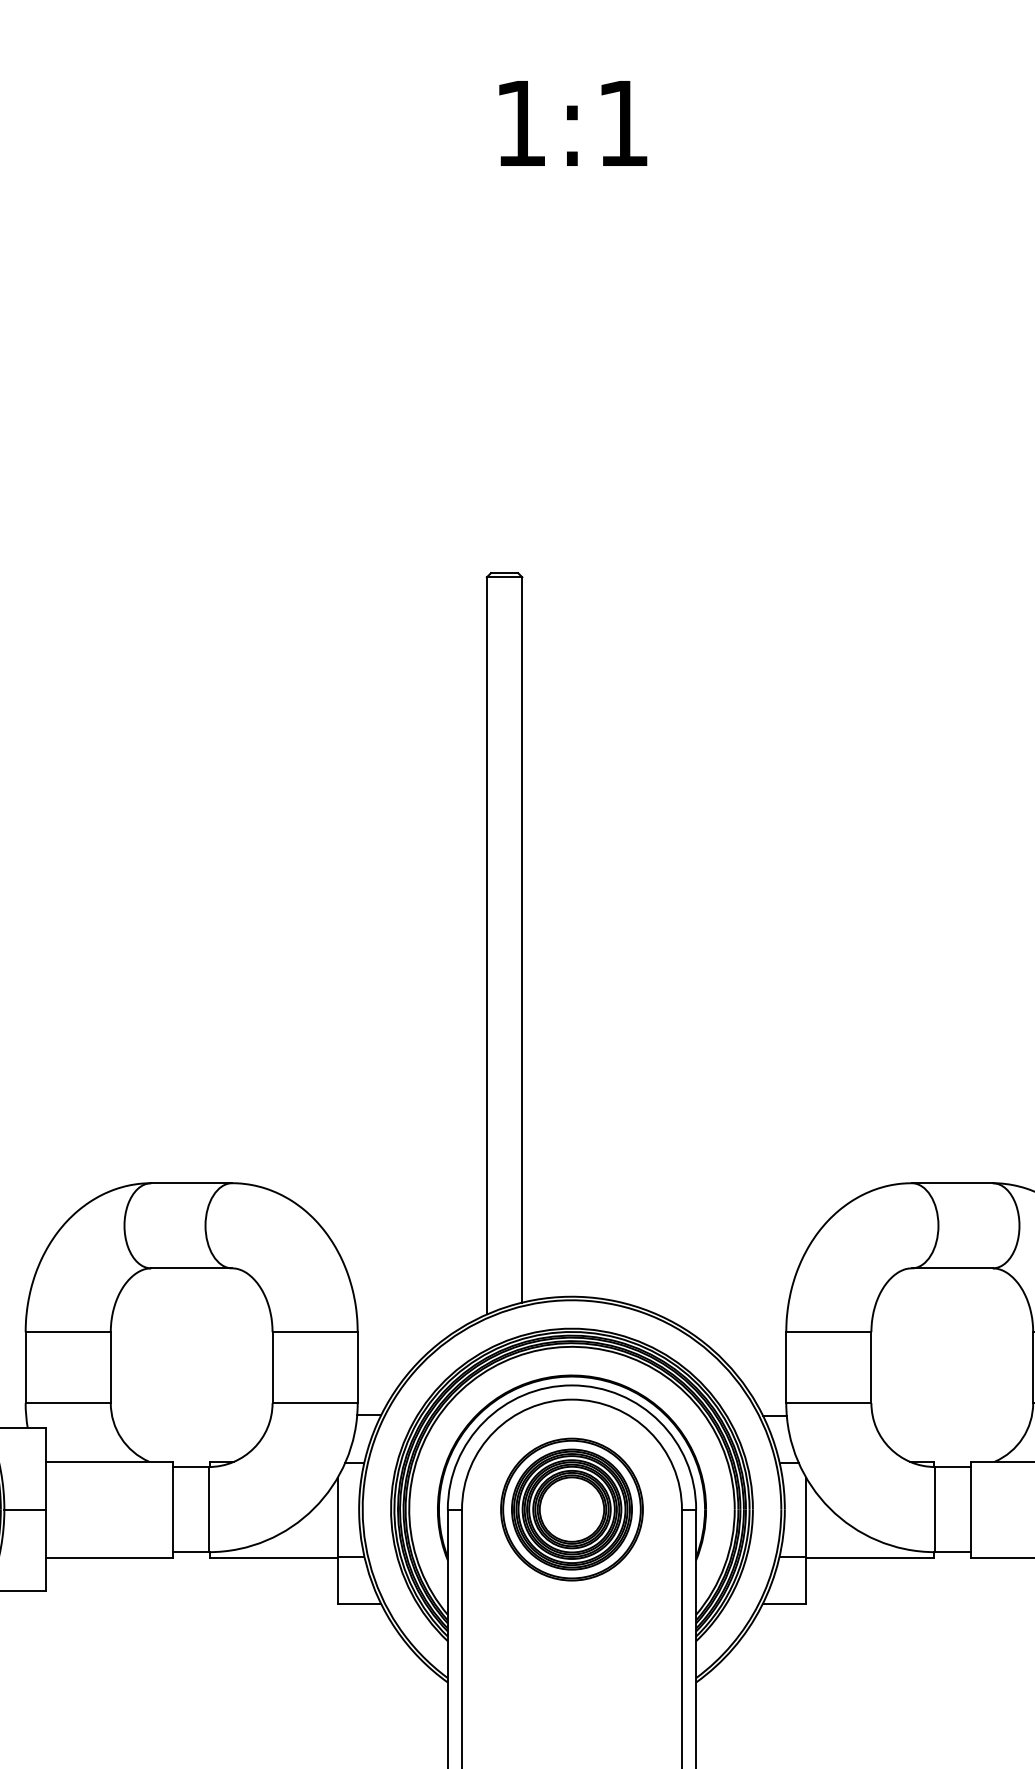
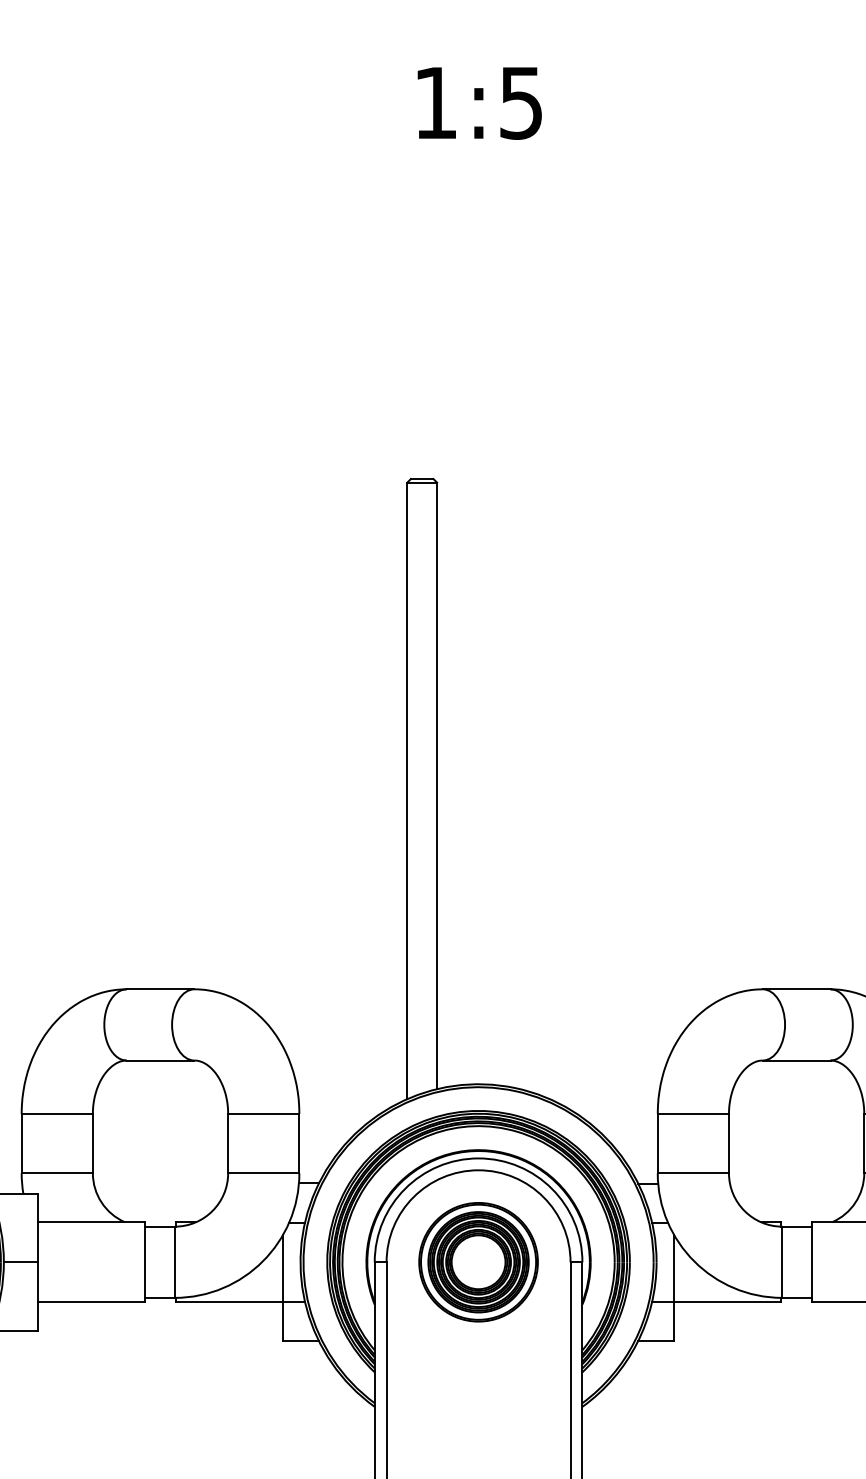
text: (622, 124) -> (520, 103), 1:1 -> 1:5

